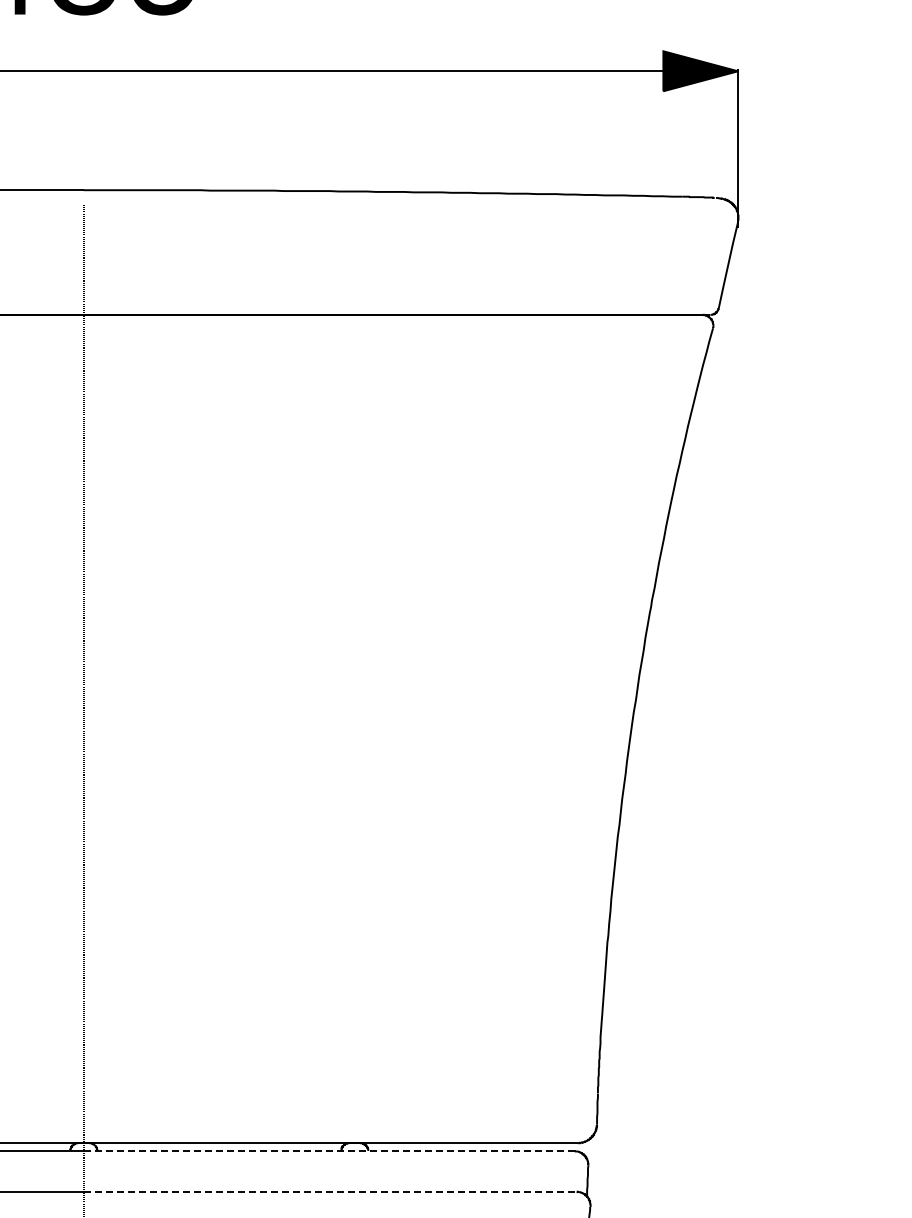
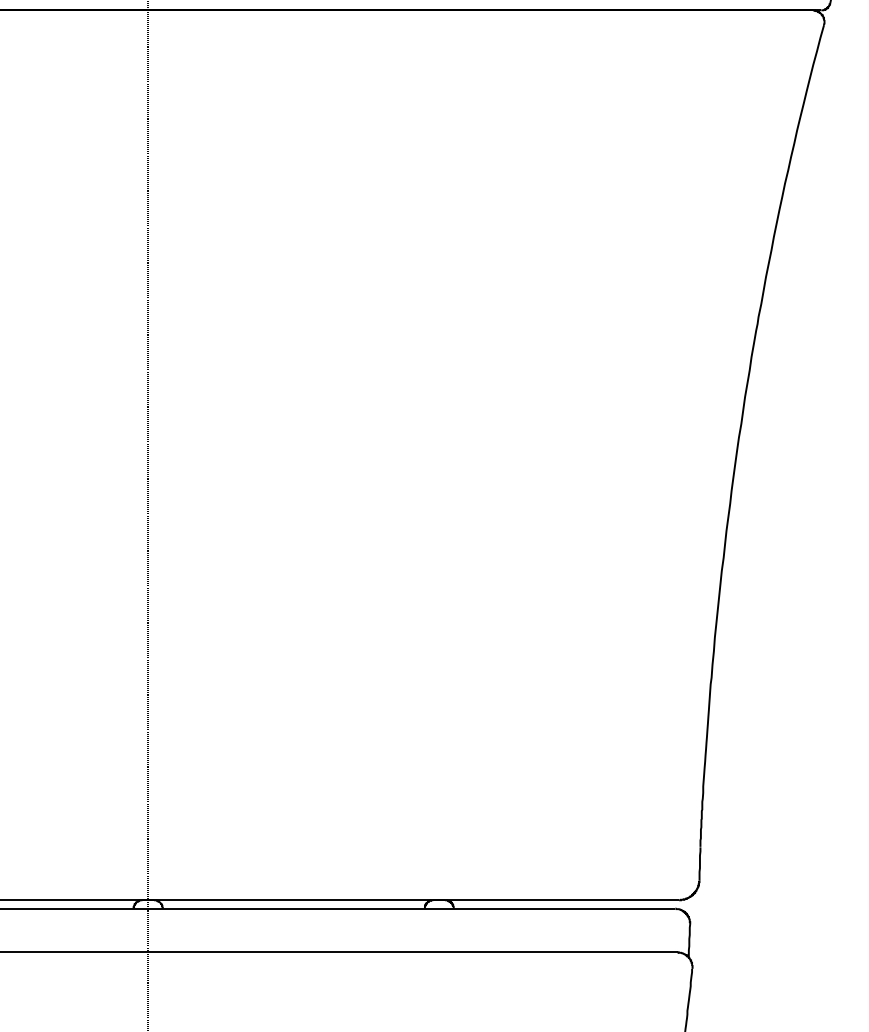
line: (329, 1151) -> (412, 909), dashed -> solid
line: (330, 1191) -> (413, 952), dashed -> solid

